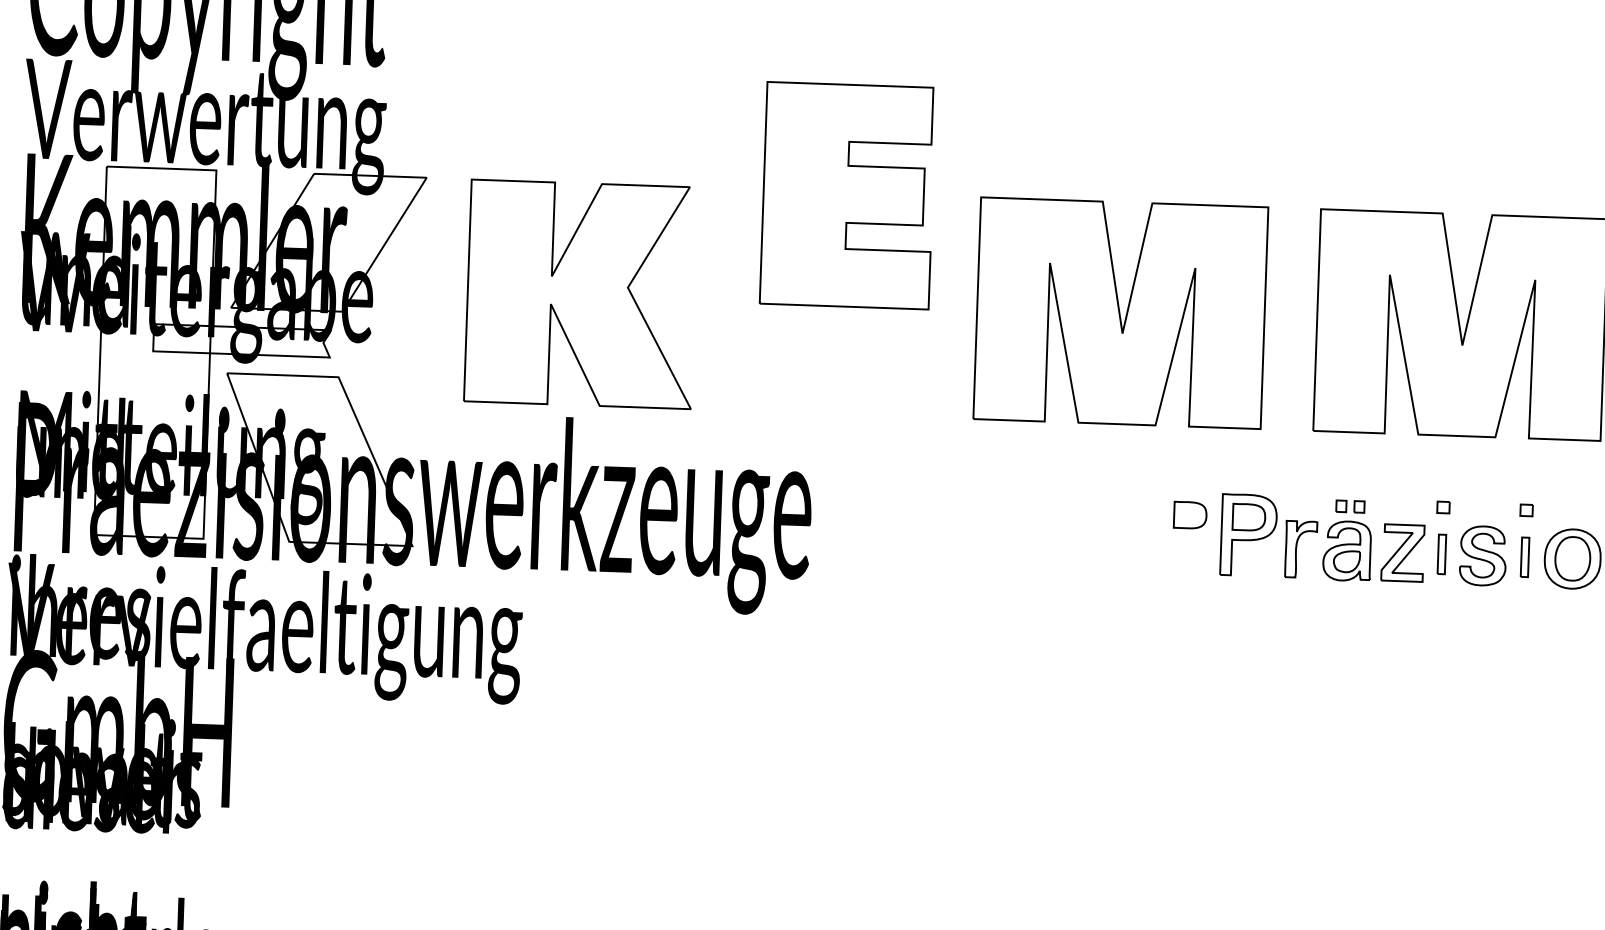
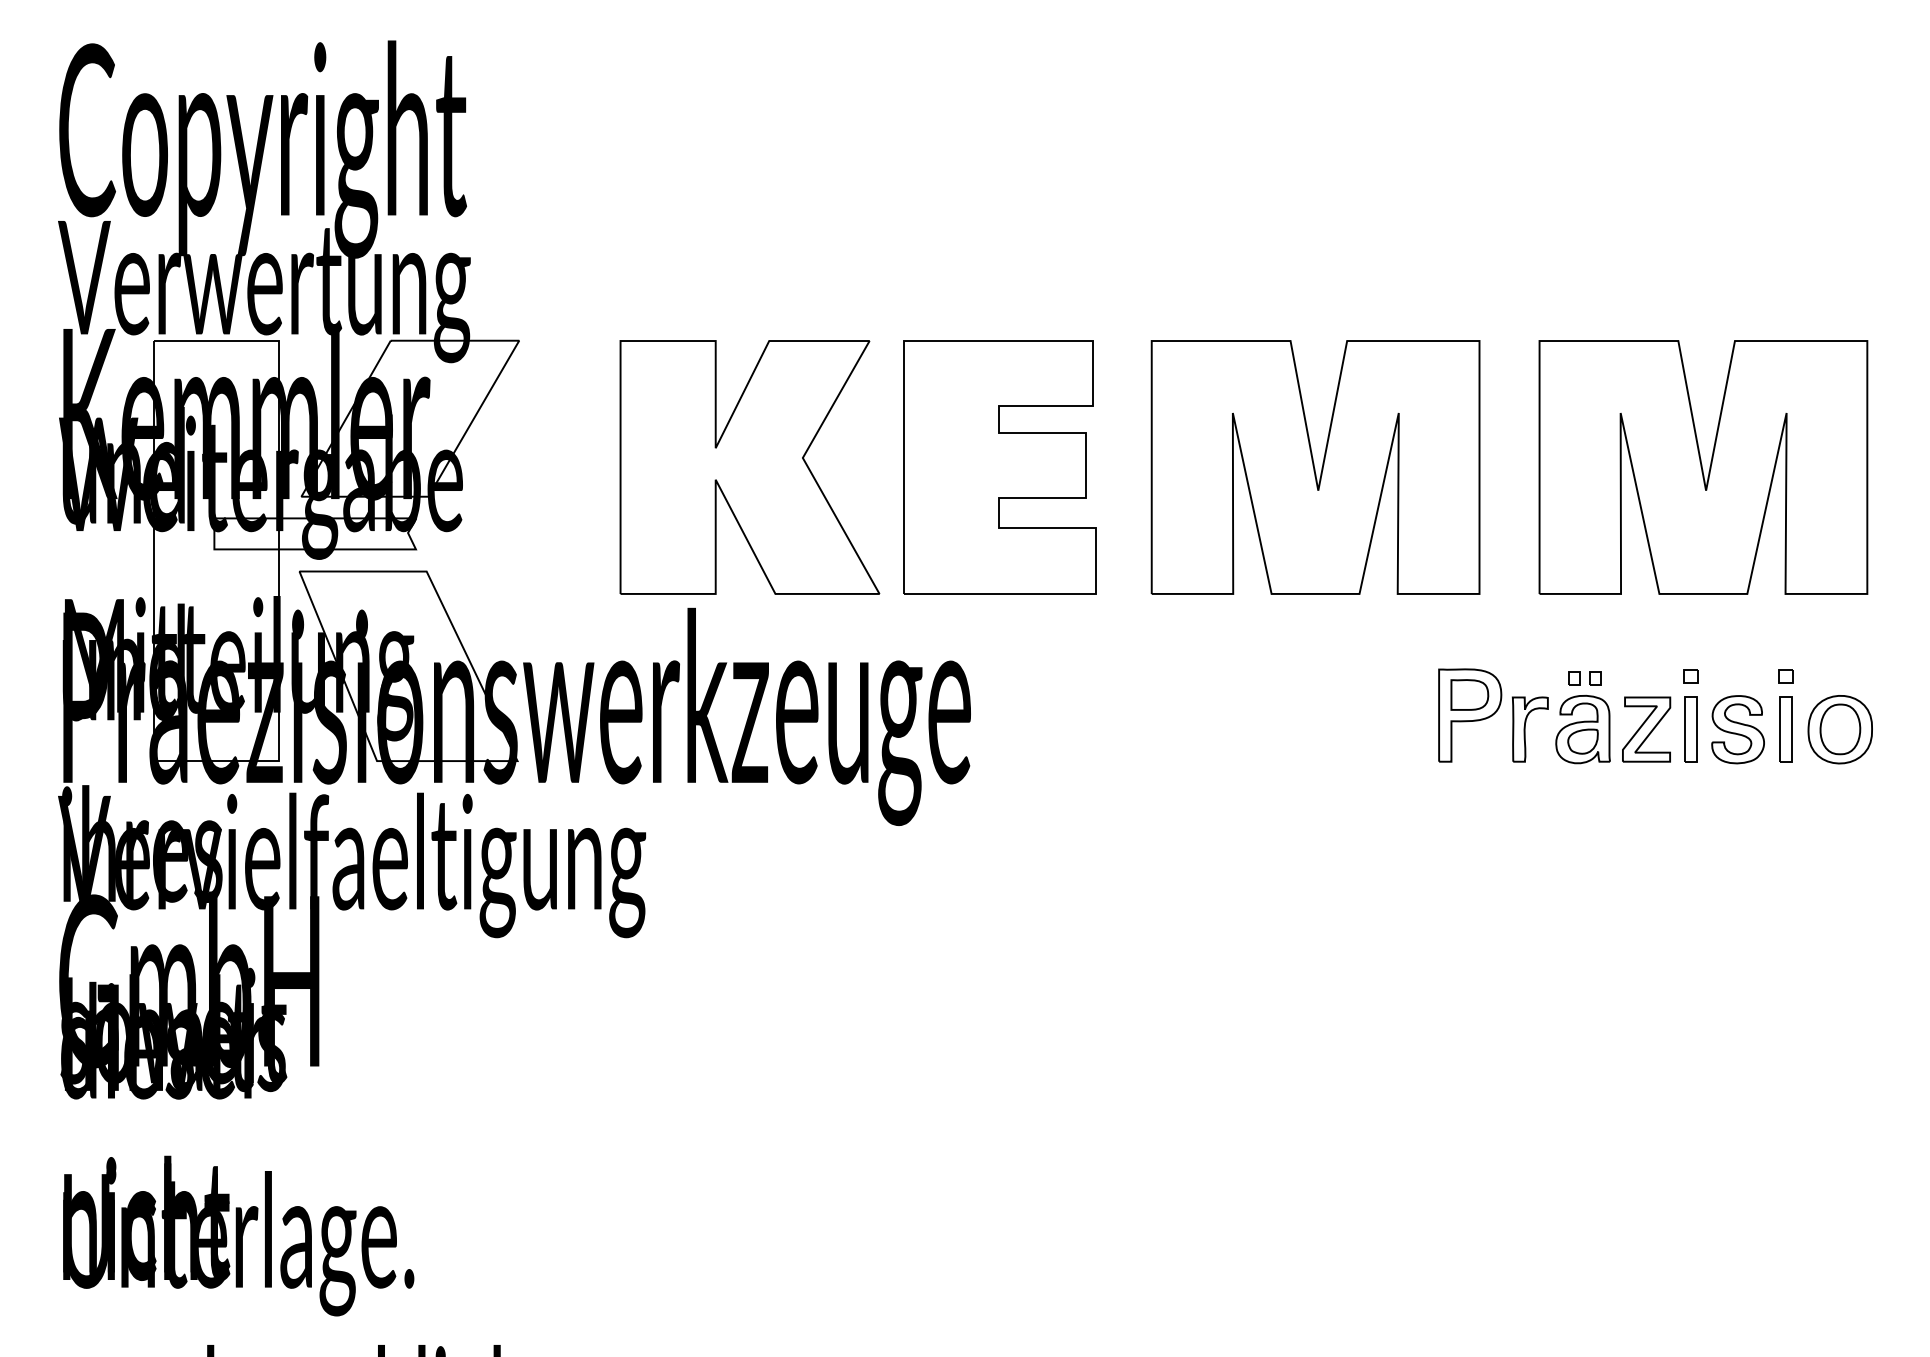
part: (847, 195) -> (999, 467), moved
part: (580, 294) -> (749, 467), moved
part: (1190, 514) -> (1402, 694), removed
part: (1441, 554) -> (1690, 729), size x1.43
part: (1524, 557) -> (1785, 729), size x1.43

